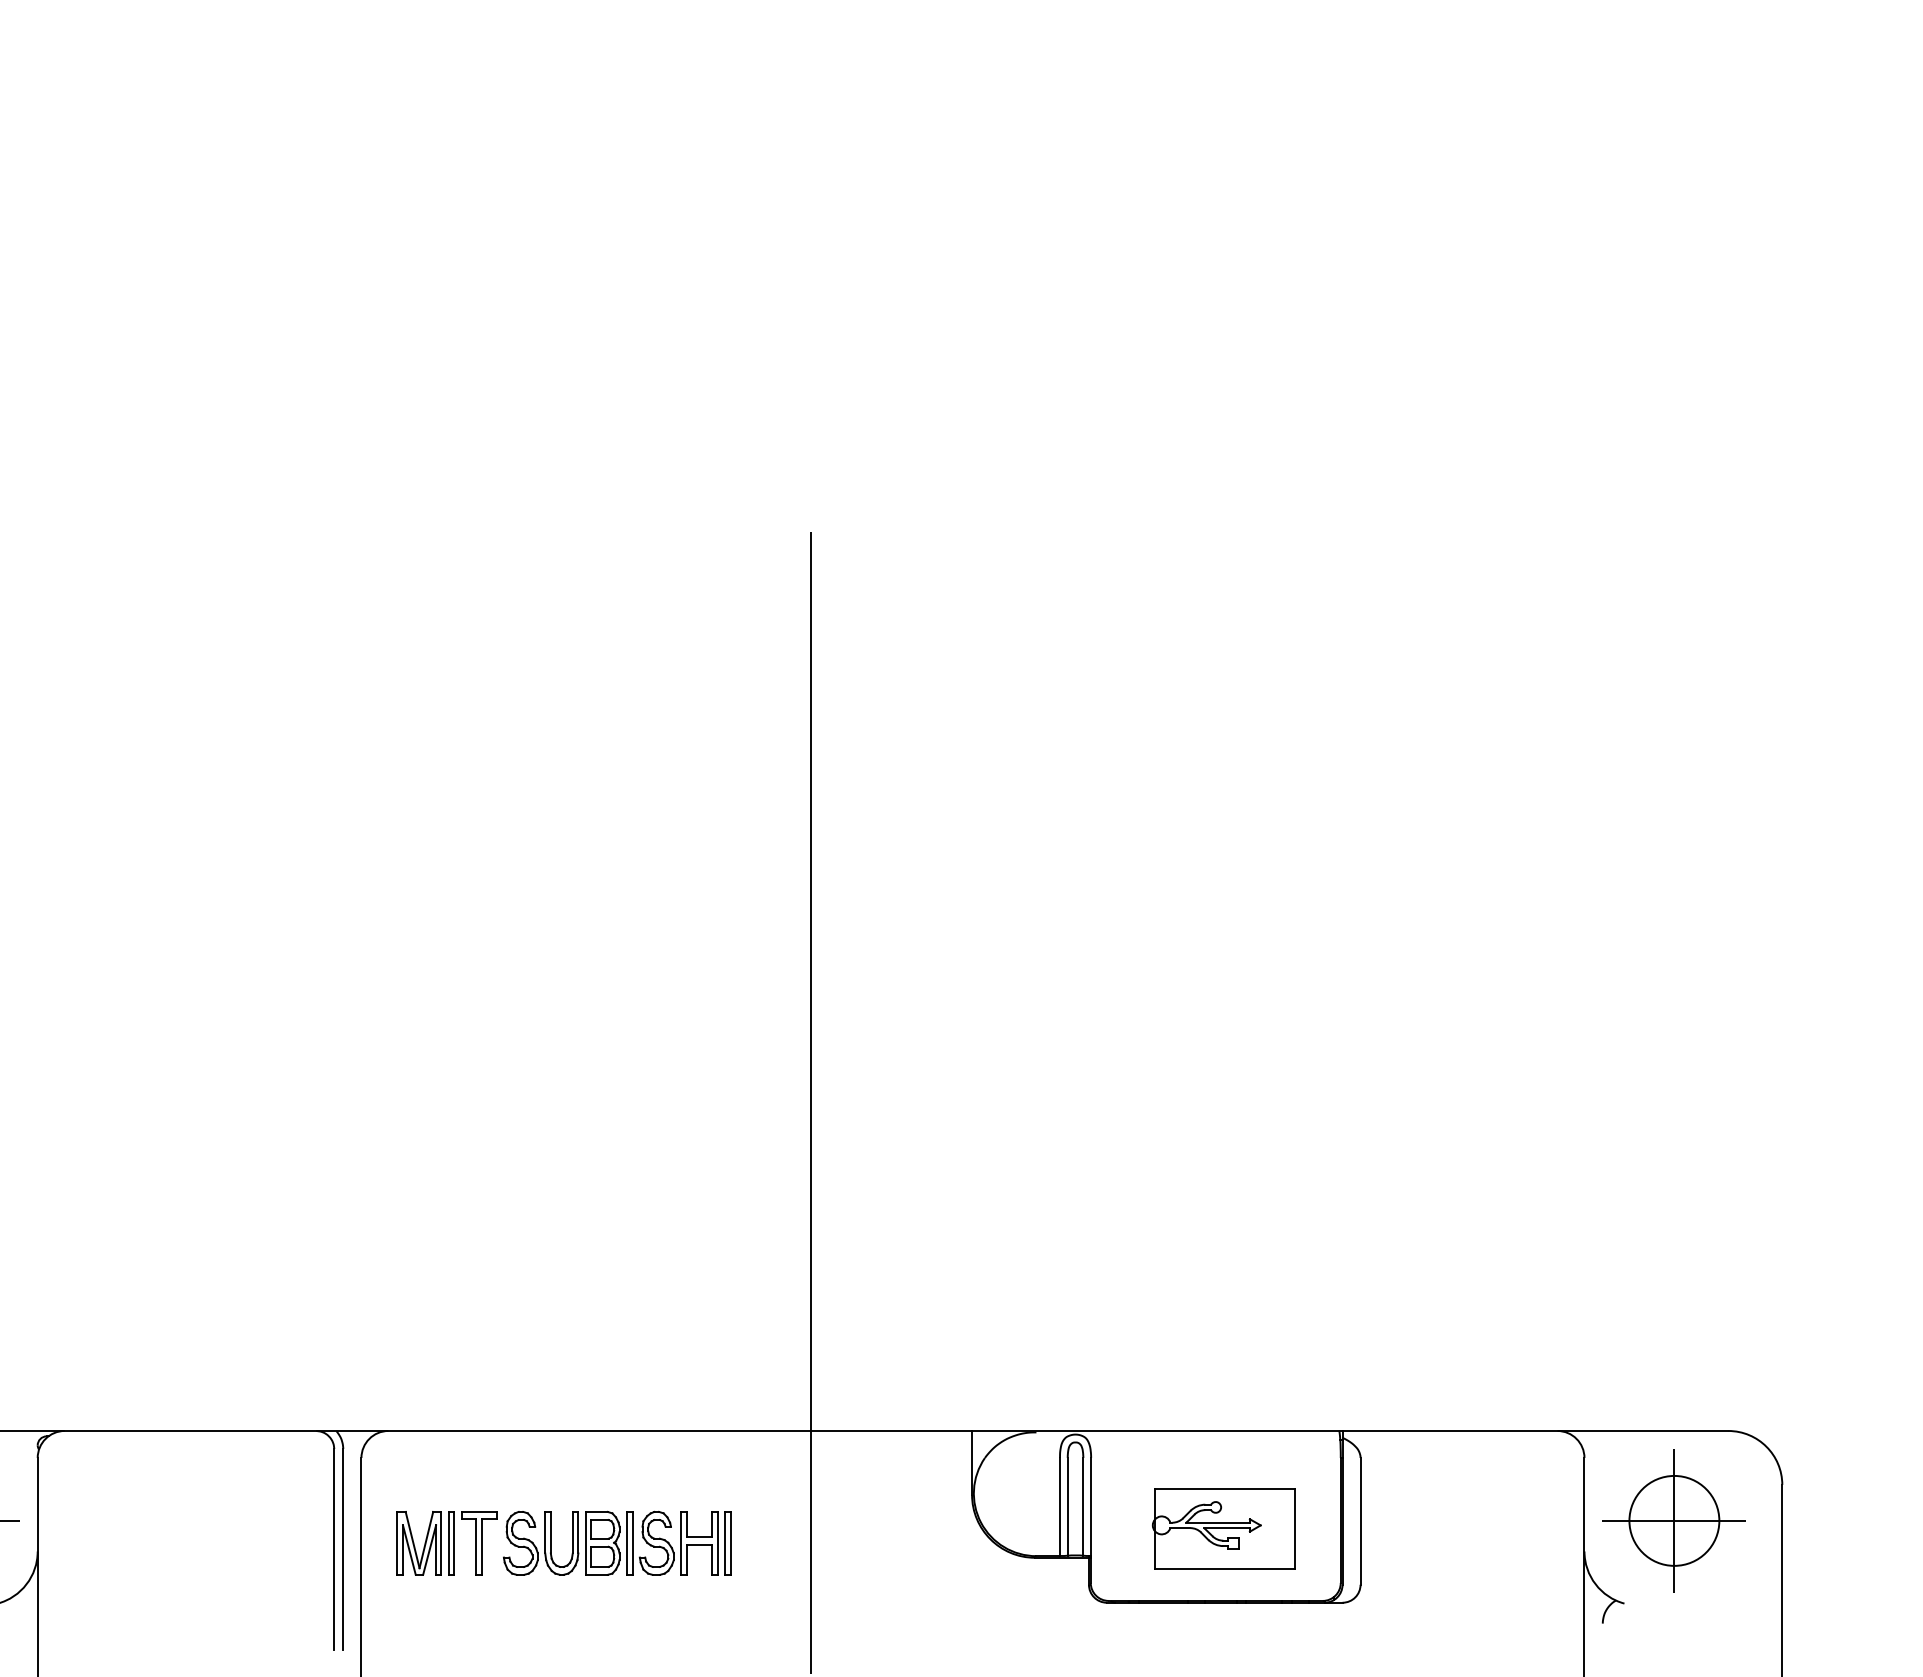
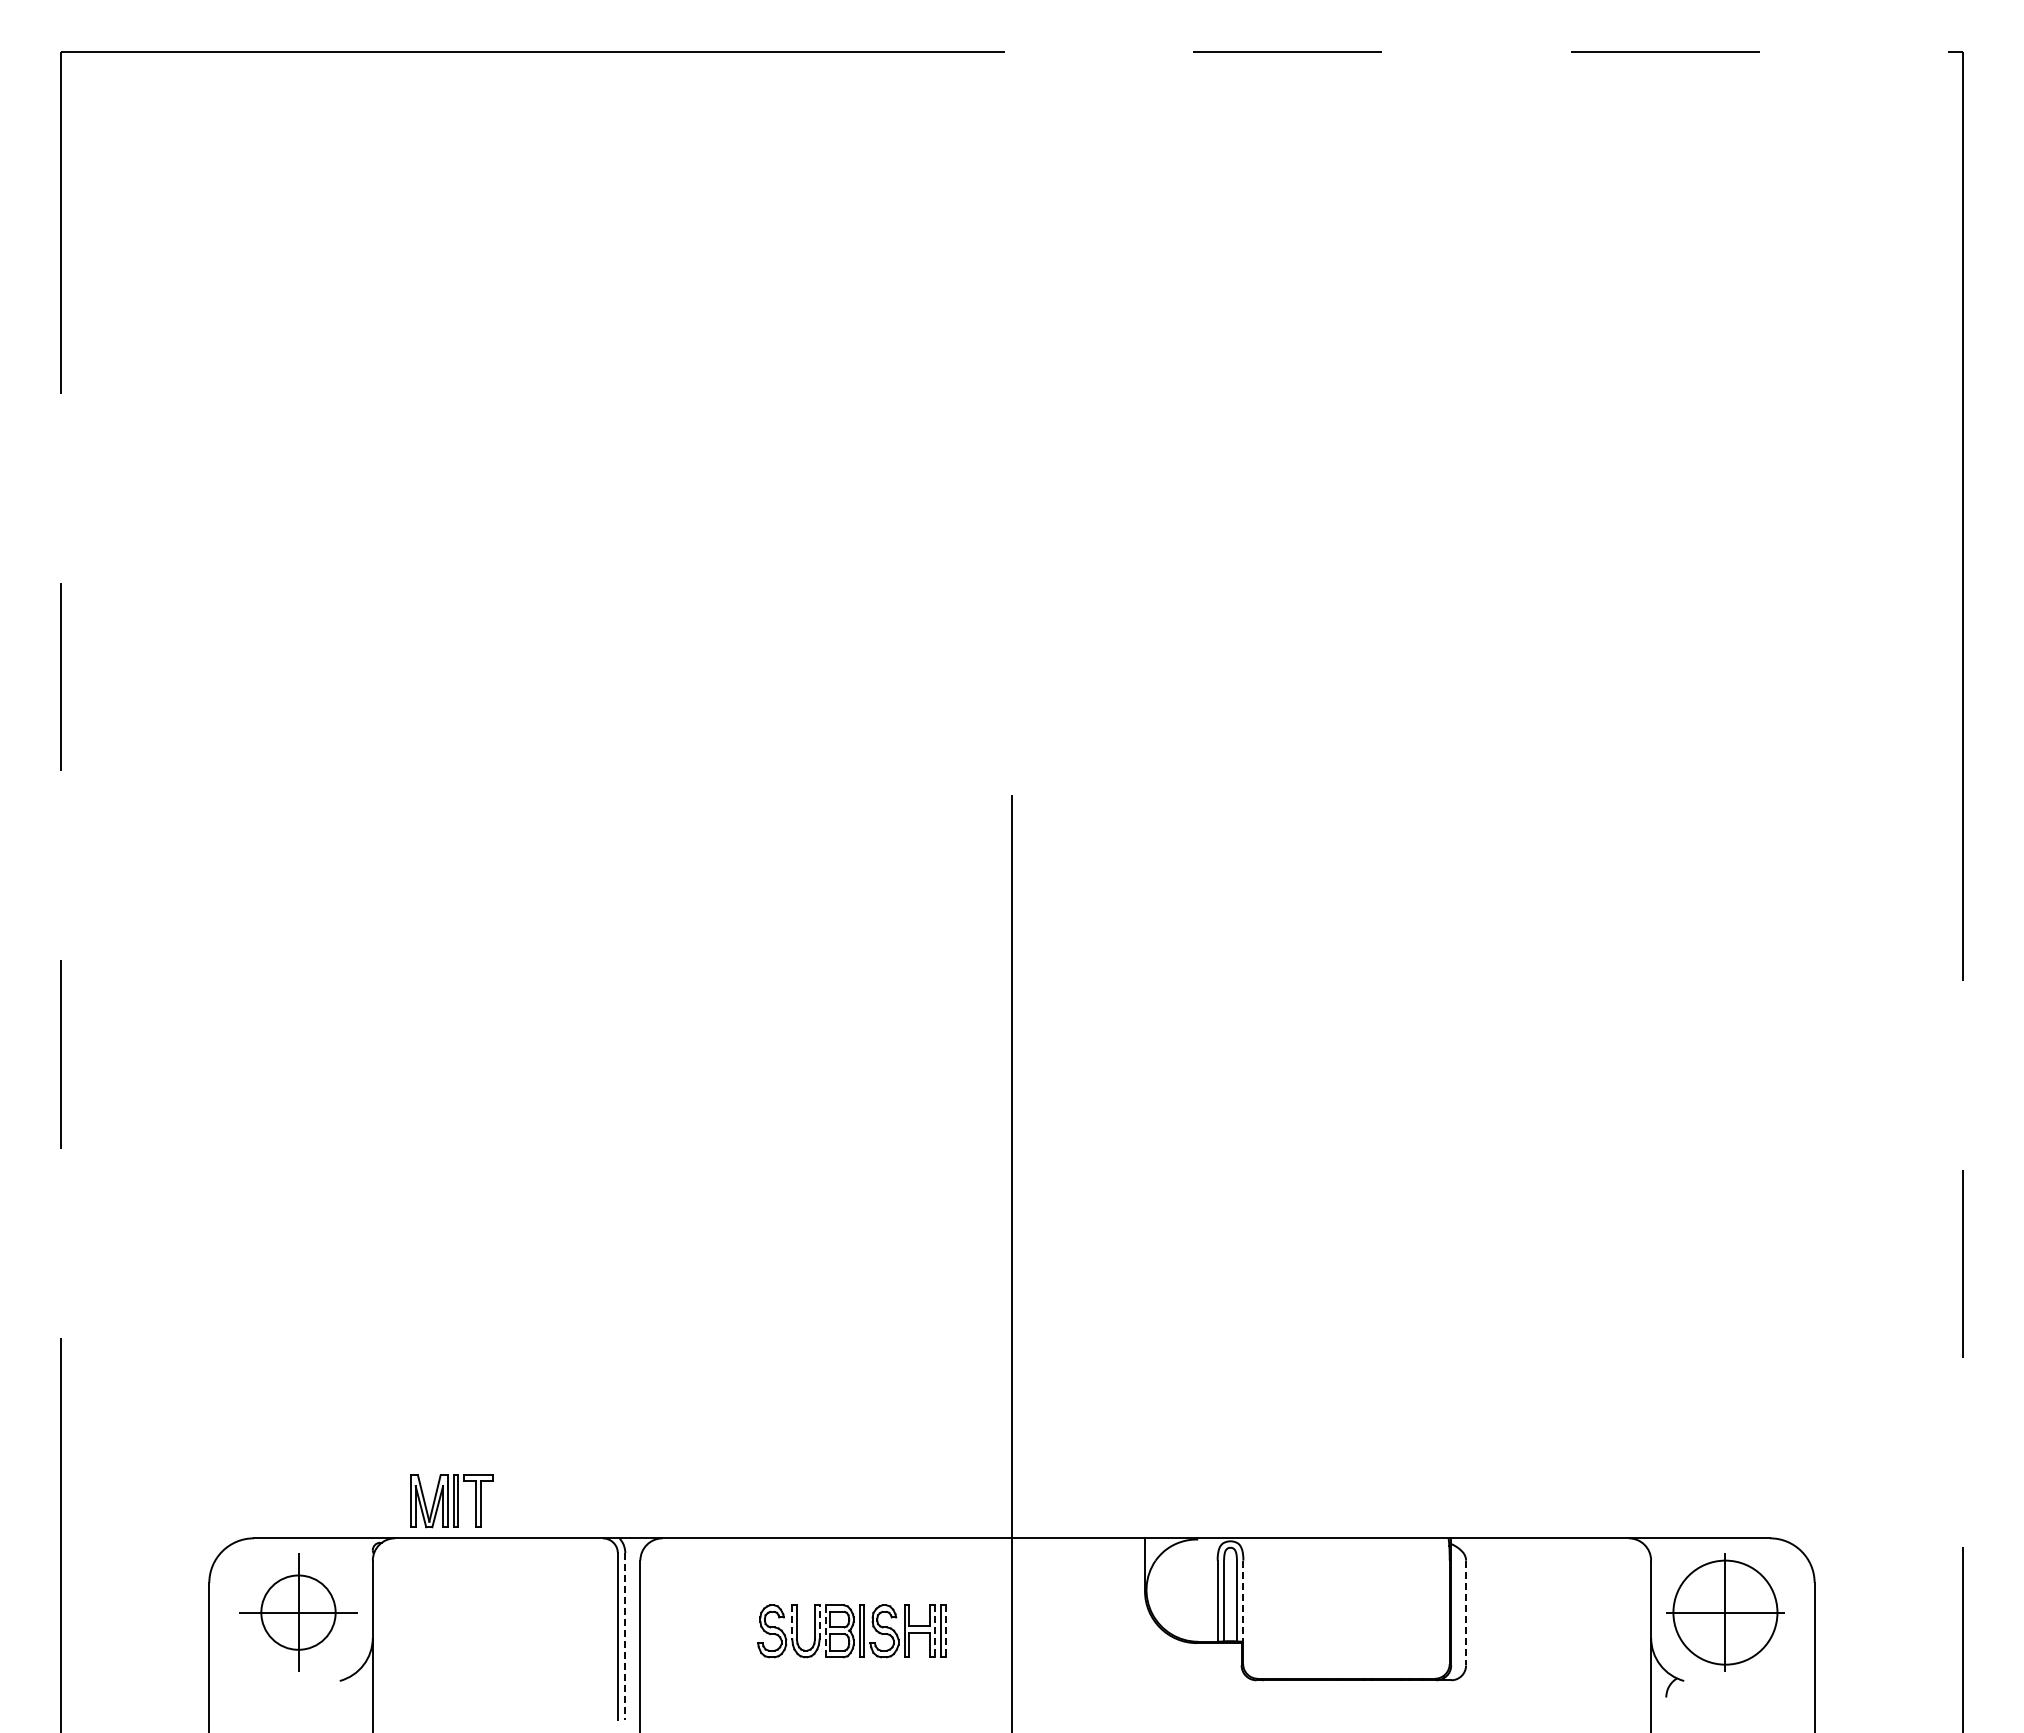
line: (1091, 1507) -> (1243, 1601), solid -> dashed
circle: (1674, 1520) -> (1725, 1612), size x1.4
line: (1361, 1521) -> (1466, 1613), solid -> dashed
part: (1223, 1529) -> (1352, 1619), removed
line: (578, 1531) -> (819, 1621), solid -> dashed
line: (545, 1532) -> (792, 1622), solid -> dashed
line: (585, 1542) -> (825, 1630), solid -> dashed
part: (446, 1543) -> (451, 1501), moved
line: (717, 1543) -> (934, 1631), solid -> dashed
line: (730, 1543) -> (945, 1631), solid -> dashed
line: (343, 1549) -> (625, 1636), solid -> dashed

